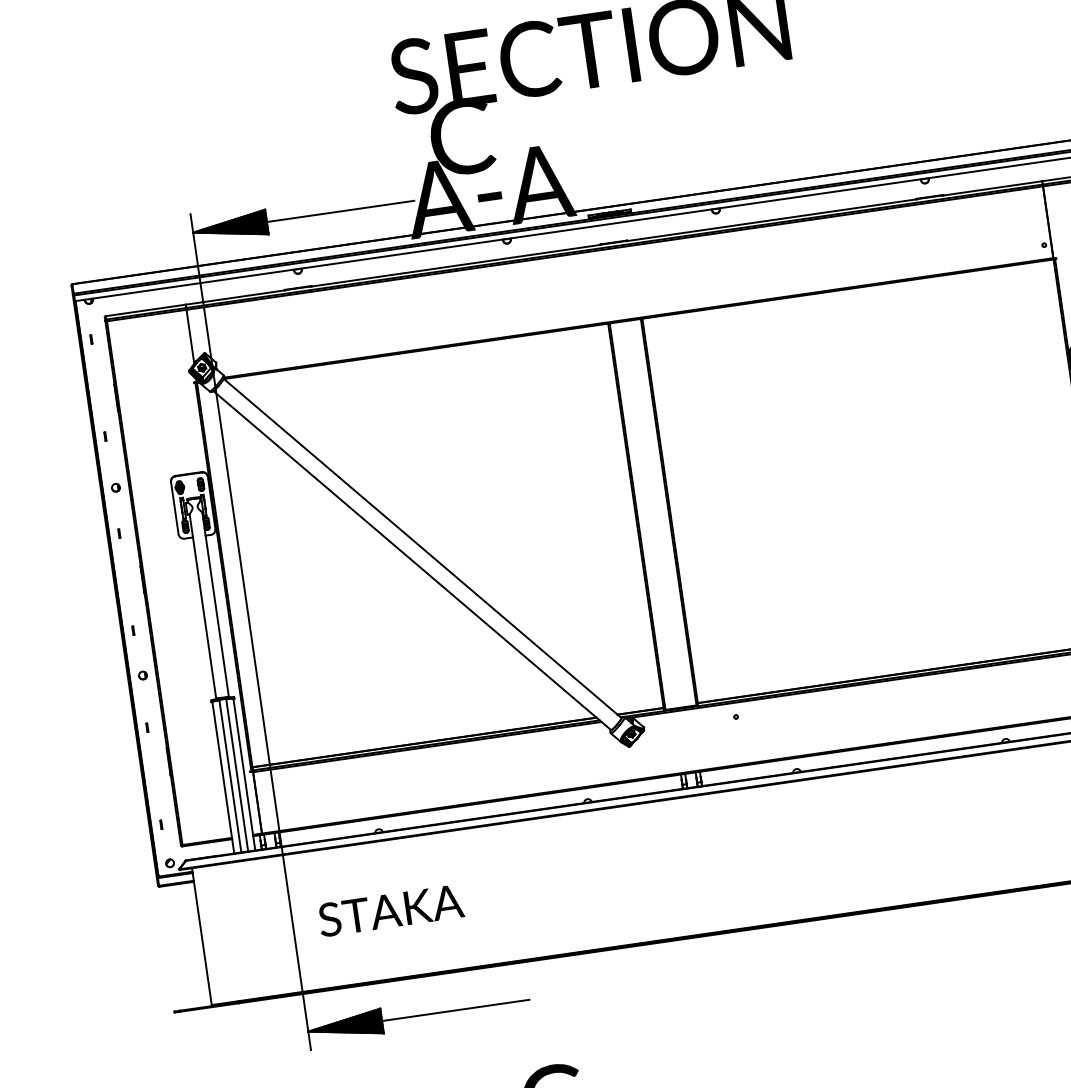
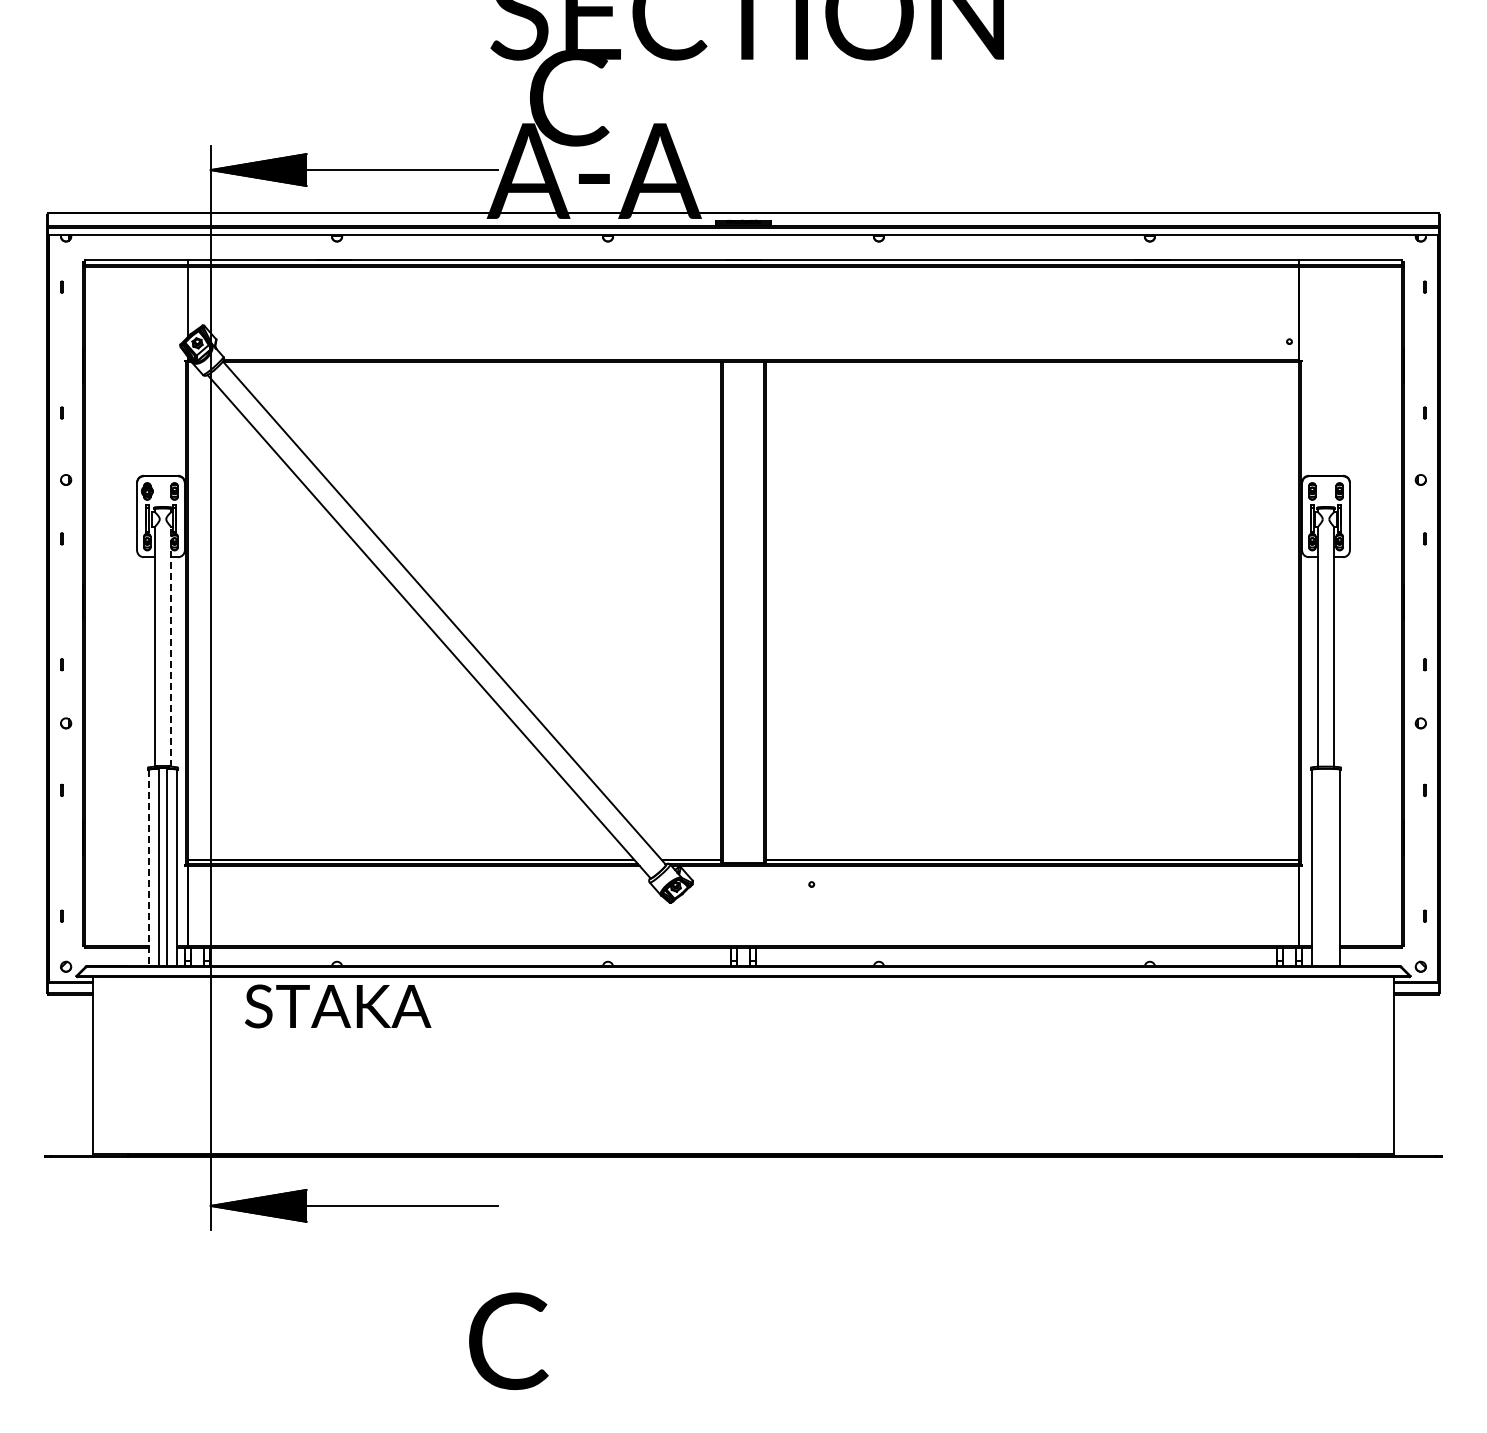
line: (215, 605) -> (171, 647), solid -> dashed
line: (223, 778) -> (149, 868), solid -> dashed
text: (391, 910) -> (338, 1006), moved

